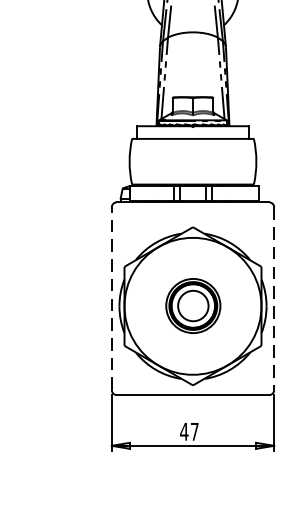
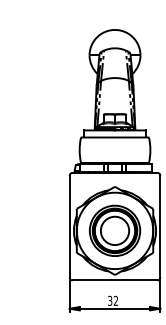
line: (111, 298) -> (69, 226), dashed -> solid
line: (274, 298) -> (160, 226), dashed -> solid
part: (193, 305) -> (115, 230), size x1.67
text: (188, 431) -> (112, 300), 47 -> 32

